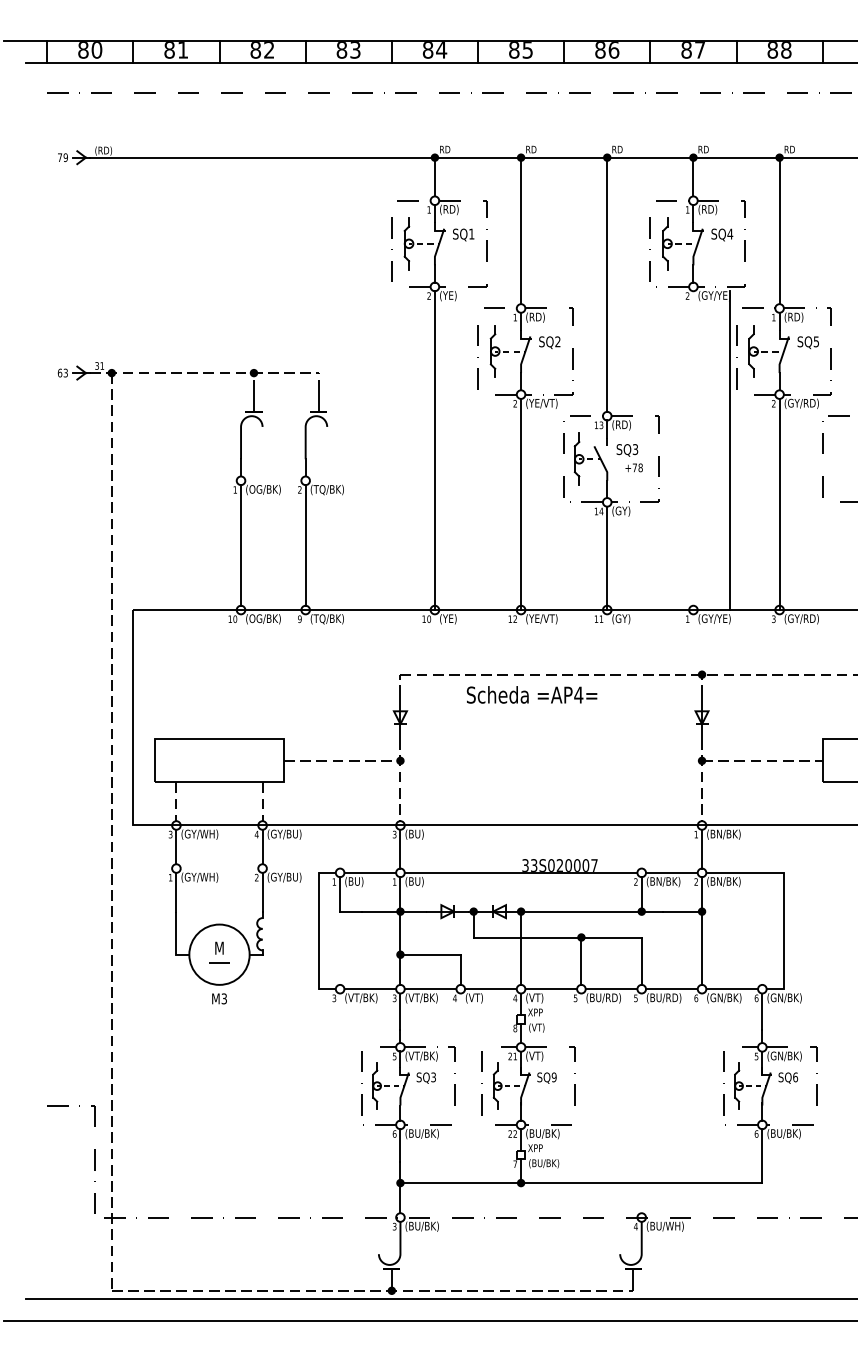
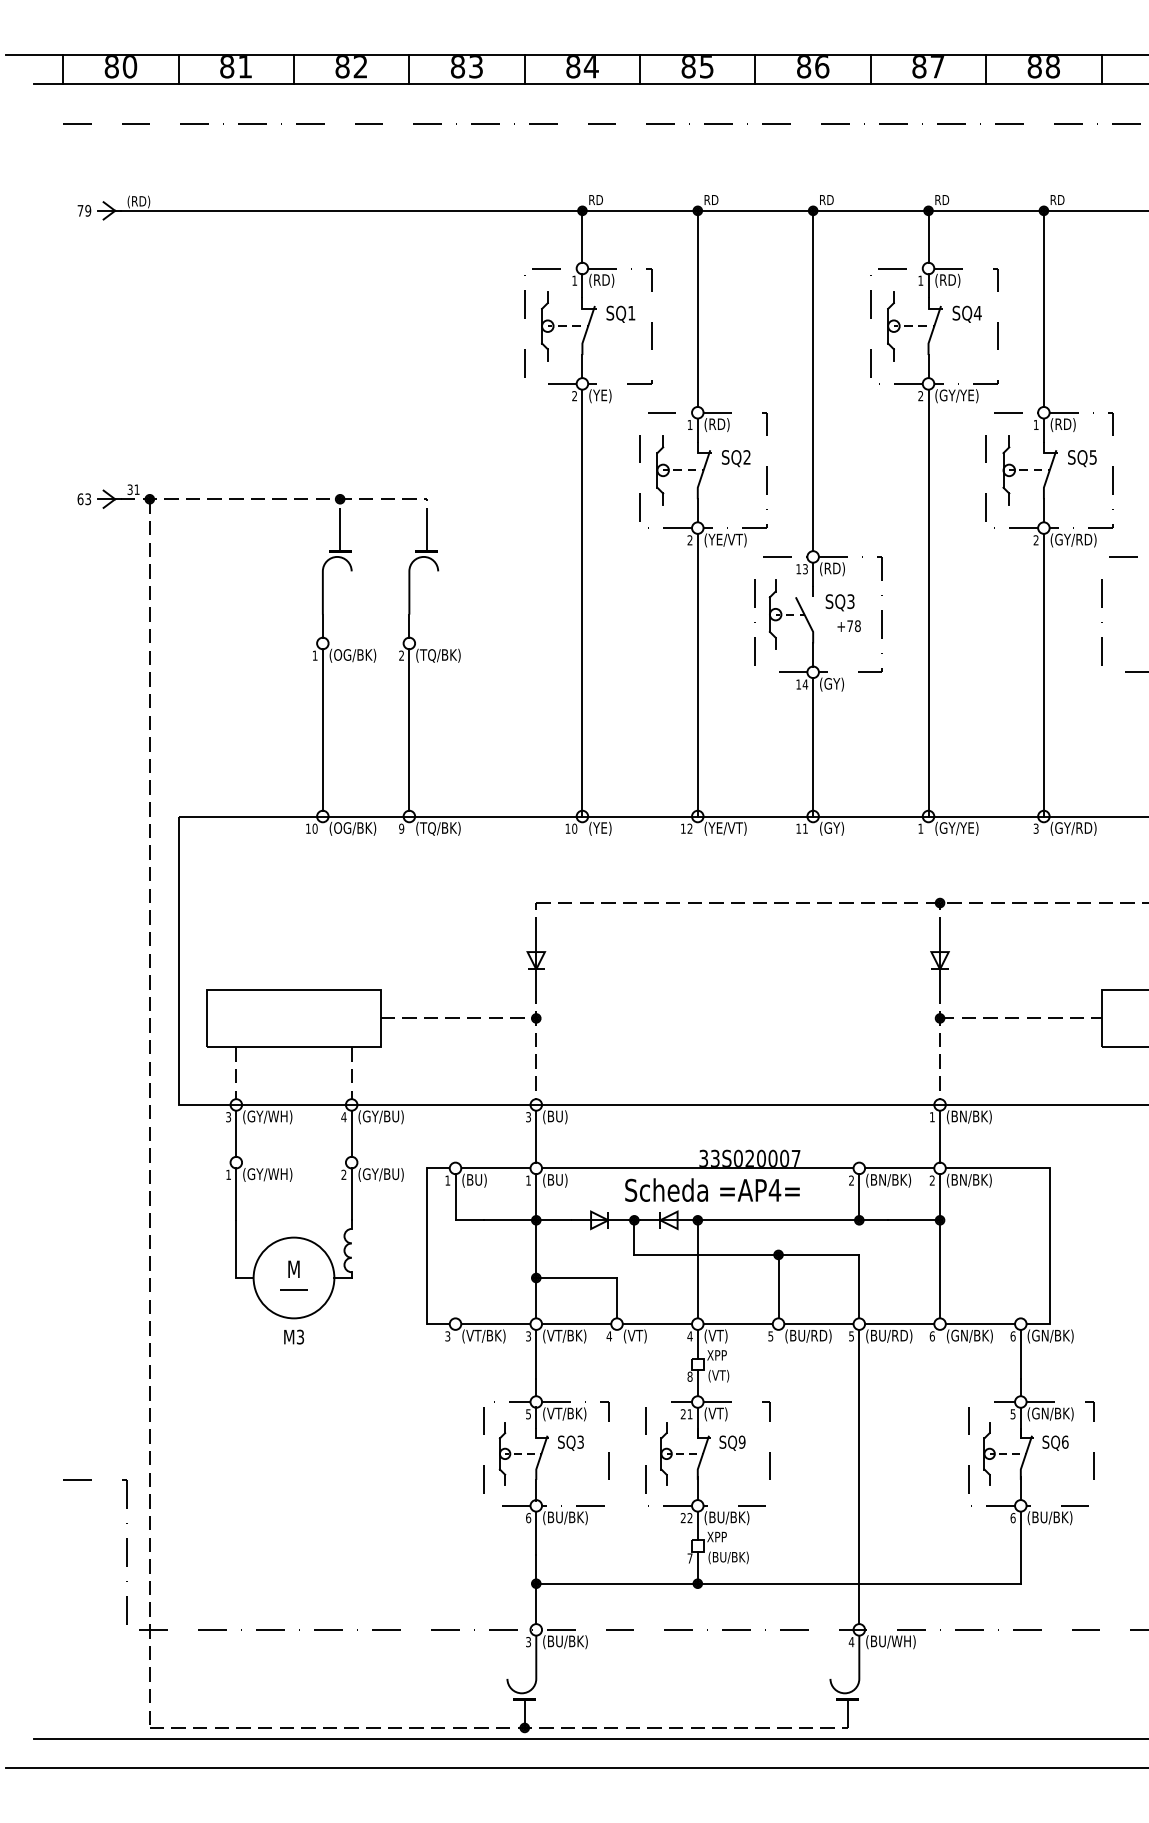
line: (730, 450) -> (928, 602), moved
text: (532, 694) -> (712, 1189), moved
line: (641, 1102) -> (859, 1476), added

